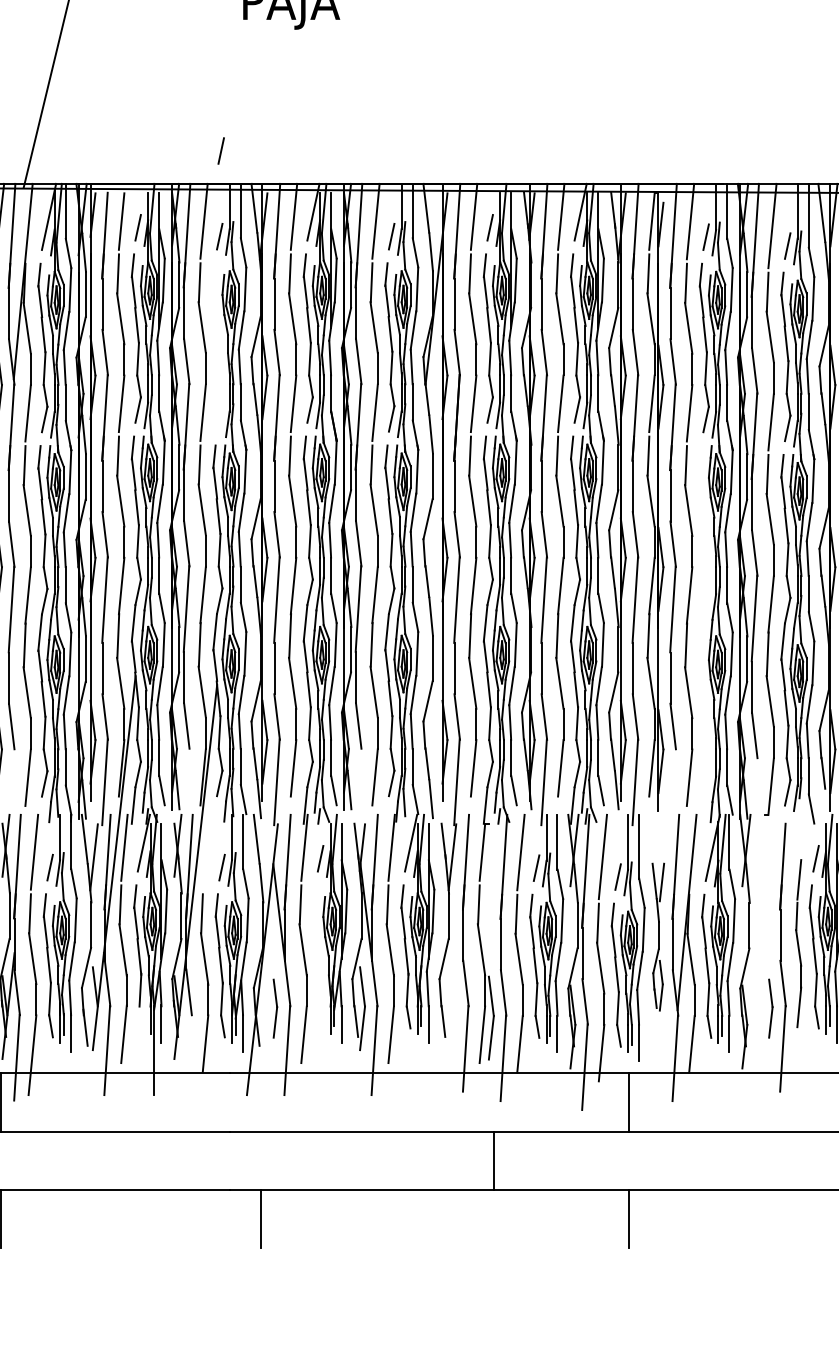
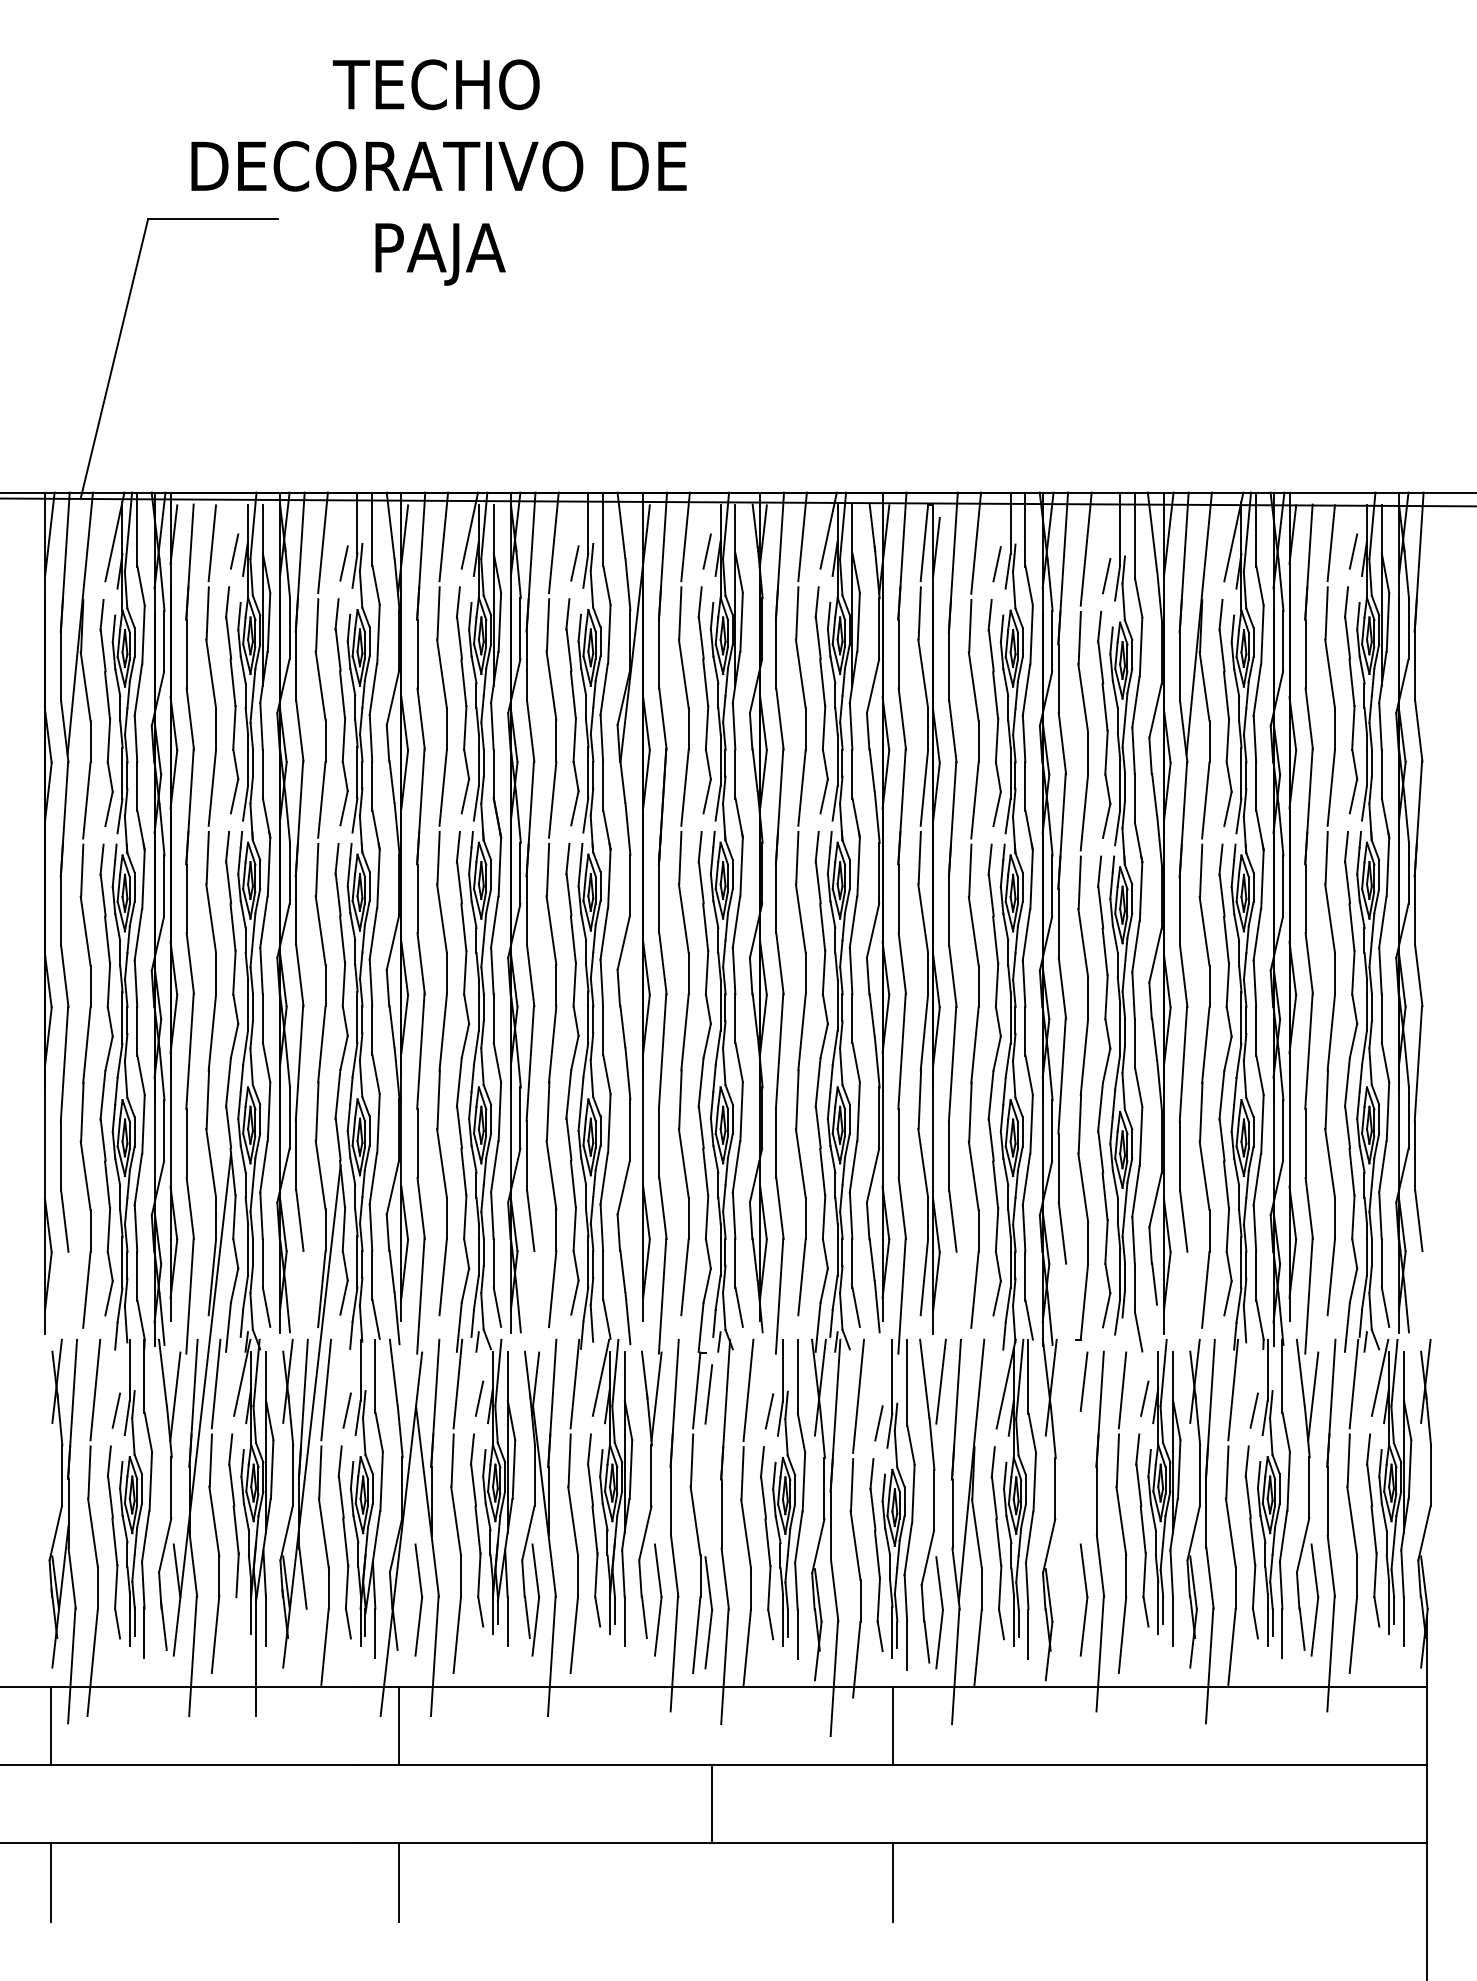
line: (220, 151) -> (345, 448), removed
part: (217, 347) -> (341, 712), added
part: (704, 620) -> (994, 1079), added
line: (770, 845) -> (1083, 1381), added
line: (206, 851) -> (326, 1389), added
line: (491, 855) -> (708, 1394), added
part: (657, 936) -> (932, 1503), size x1.67
part: (798, 943) -> (1121, 1512), size x1.43
part: (319, 956) -> (477, 1530), added
part: (275, 1008) -> (418, 1599), size x1.43
part: (453, 1008) -> (658, 1599), added
part: (770, 1008) -> (1083, 1599), size x1.43
line: (261, 1102) -> (399, 1725), added

